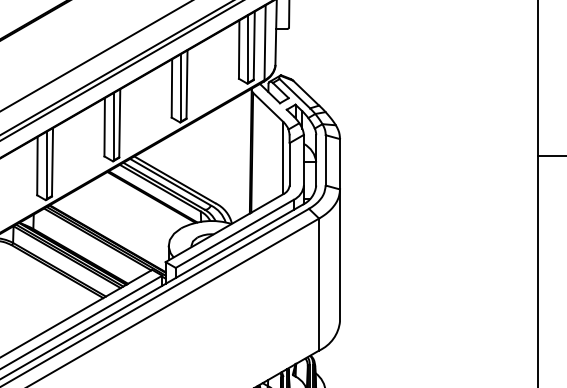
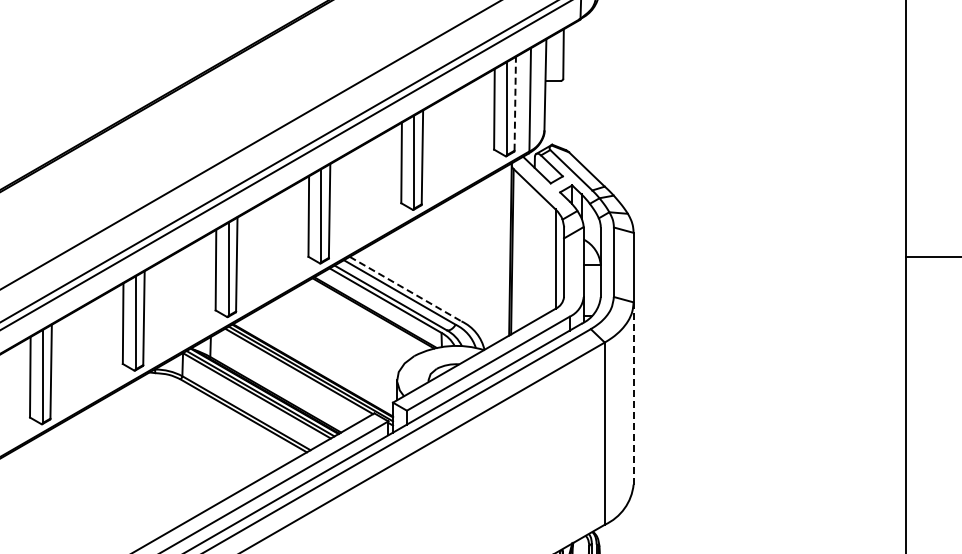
line: (254, 45) -> (515, 103), solid -> dashed
line: (175, 180) -> (406, 289), solid -> dashed
line: (339, 254) -> (633, 392), solid -> dashed

